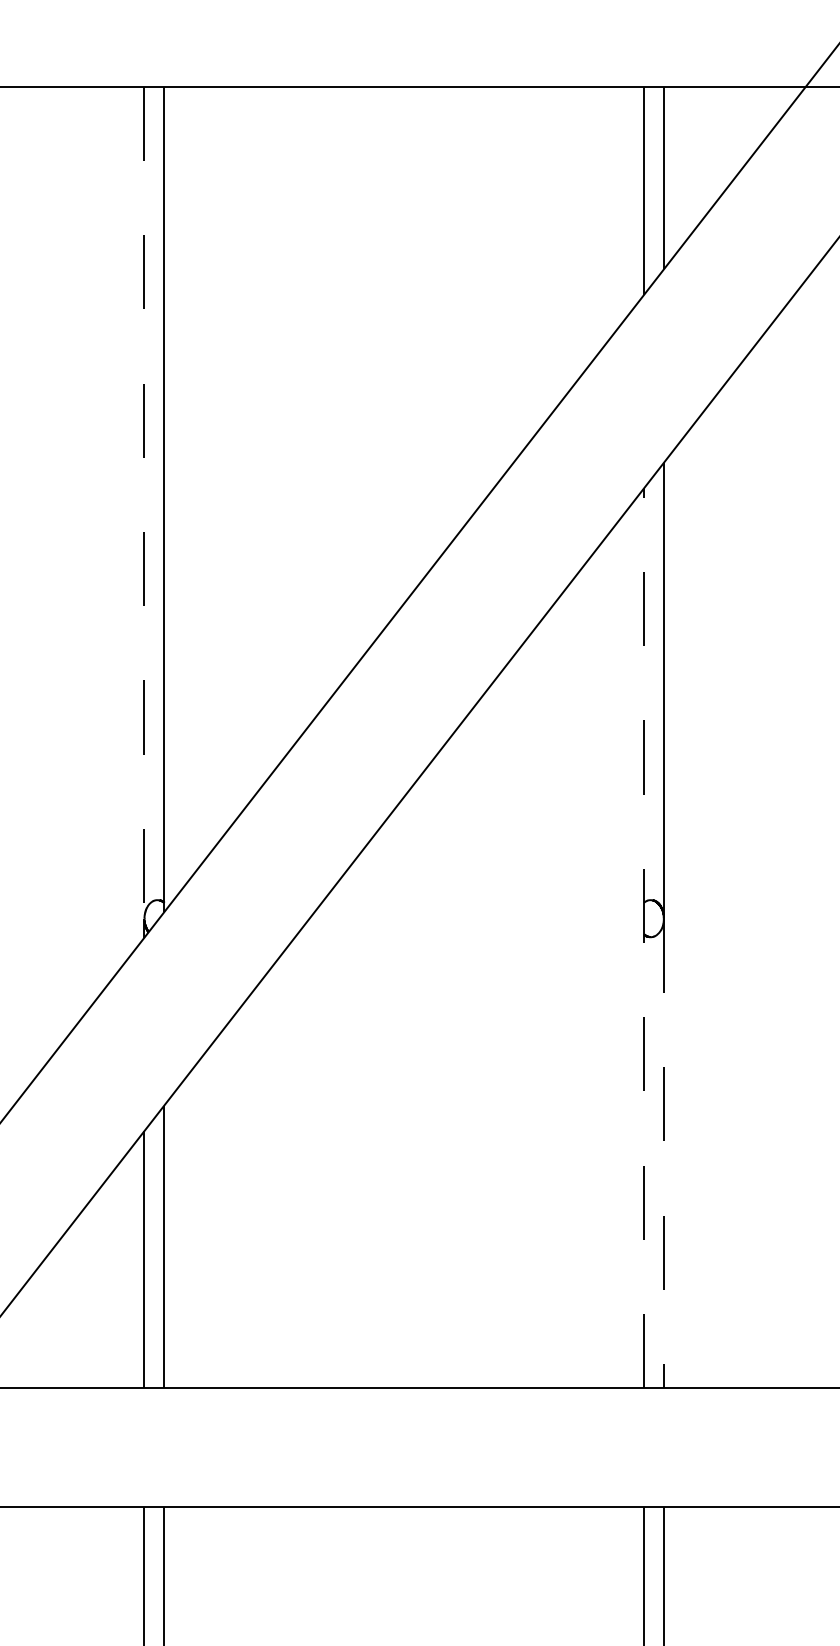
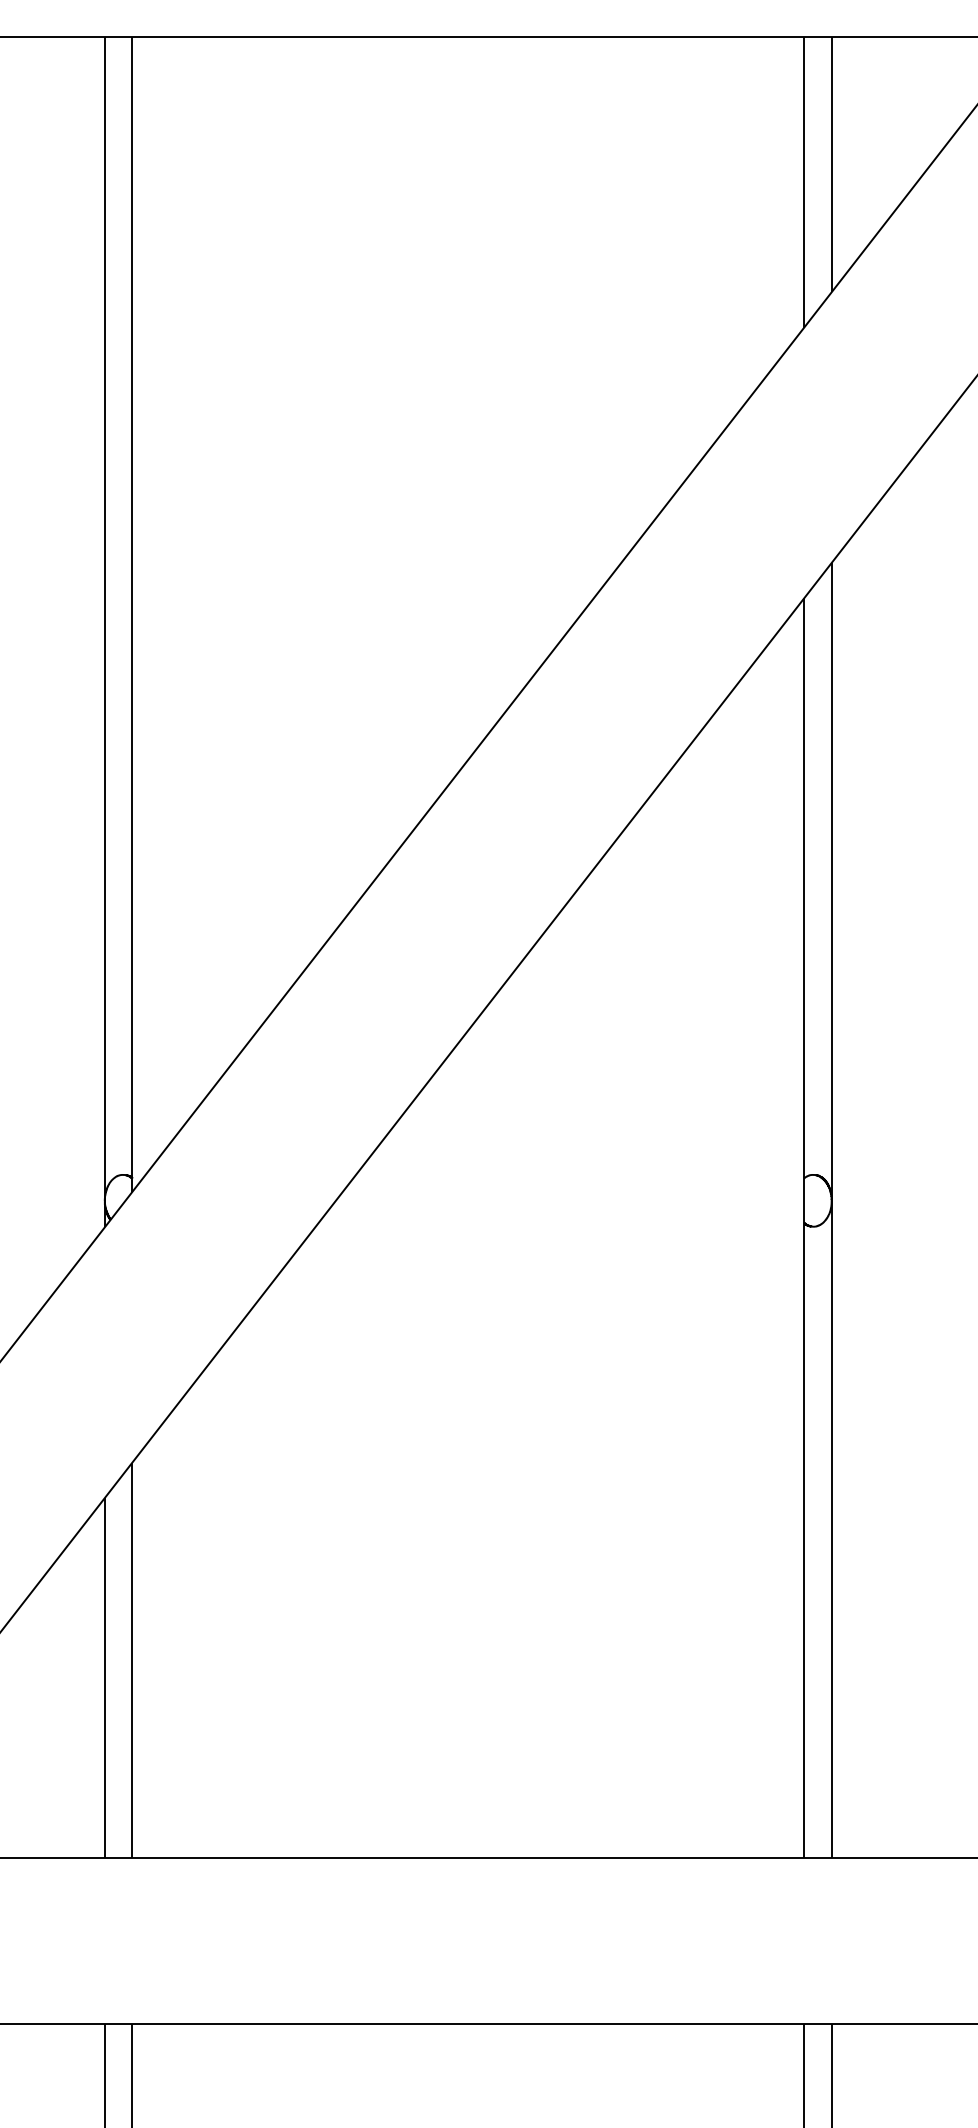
line: (144, 502) -> (104, 618), dashed -> solid
line: (644, 938) -> (804, 1228), dashed -> solid
line: (663, 1153) -> (831, 1529), dashed -> solid

